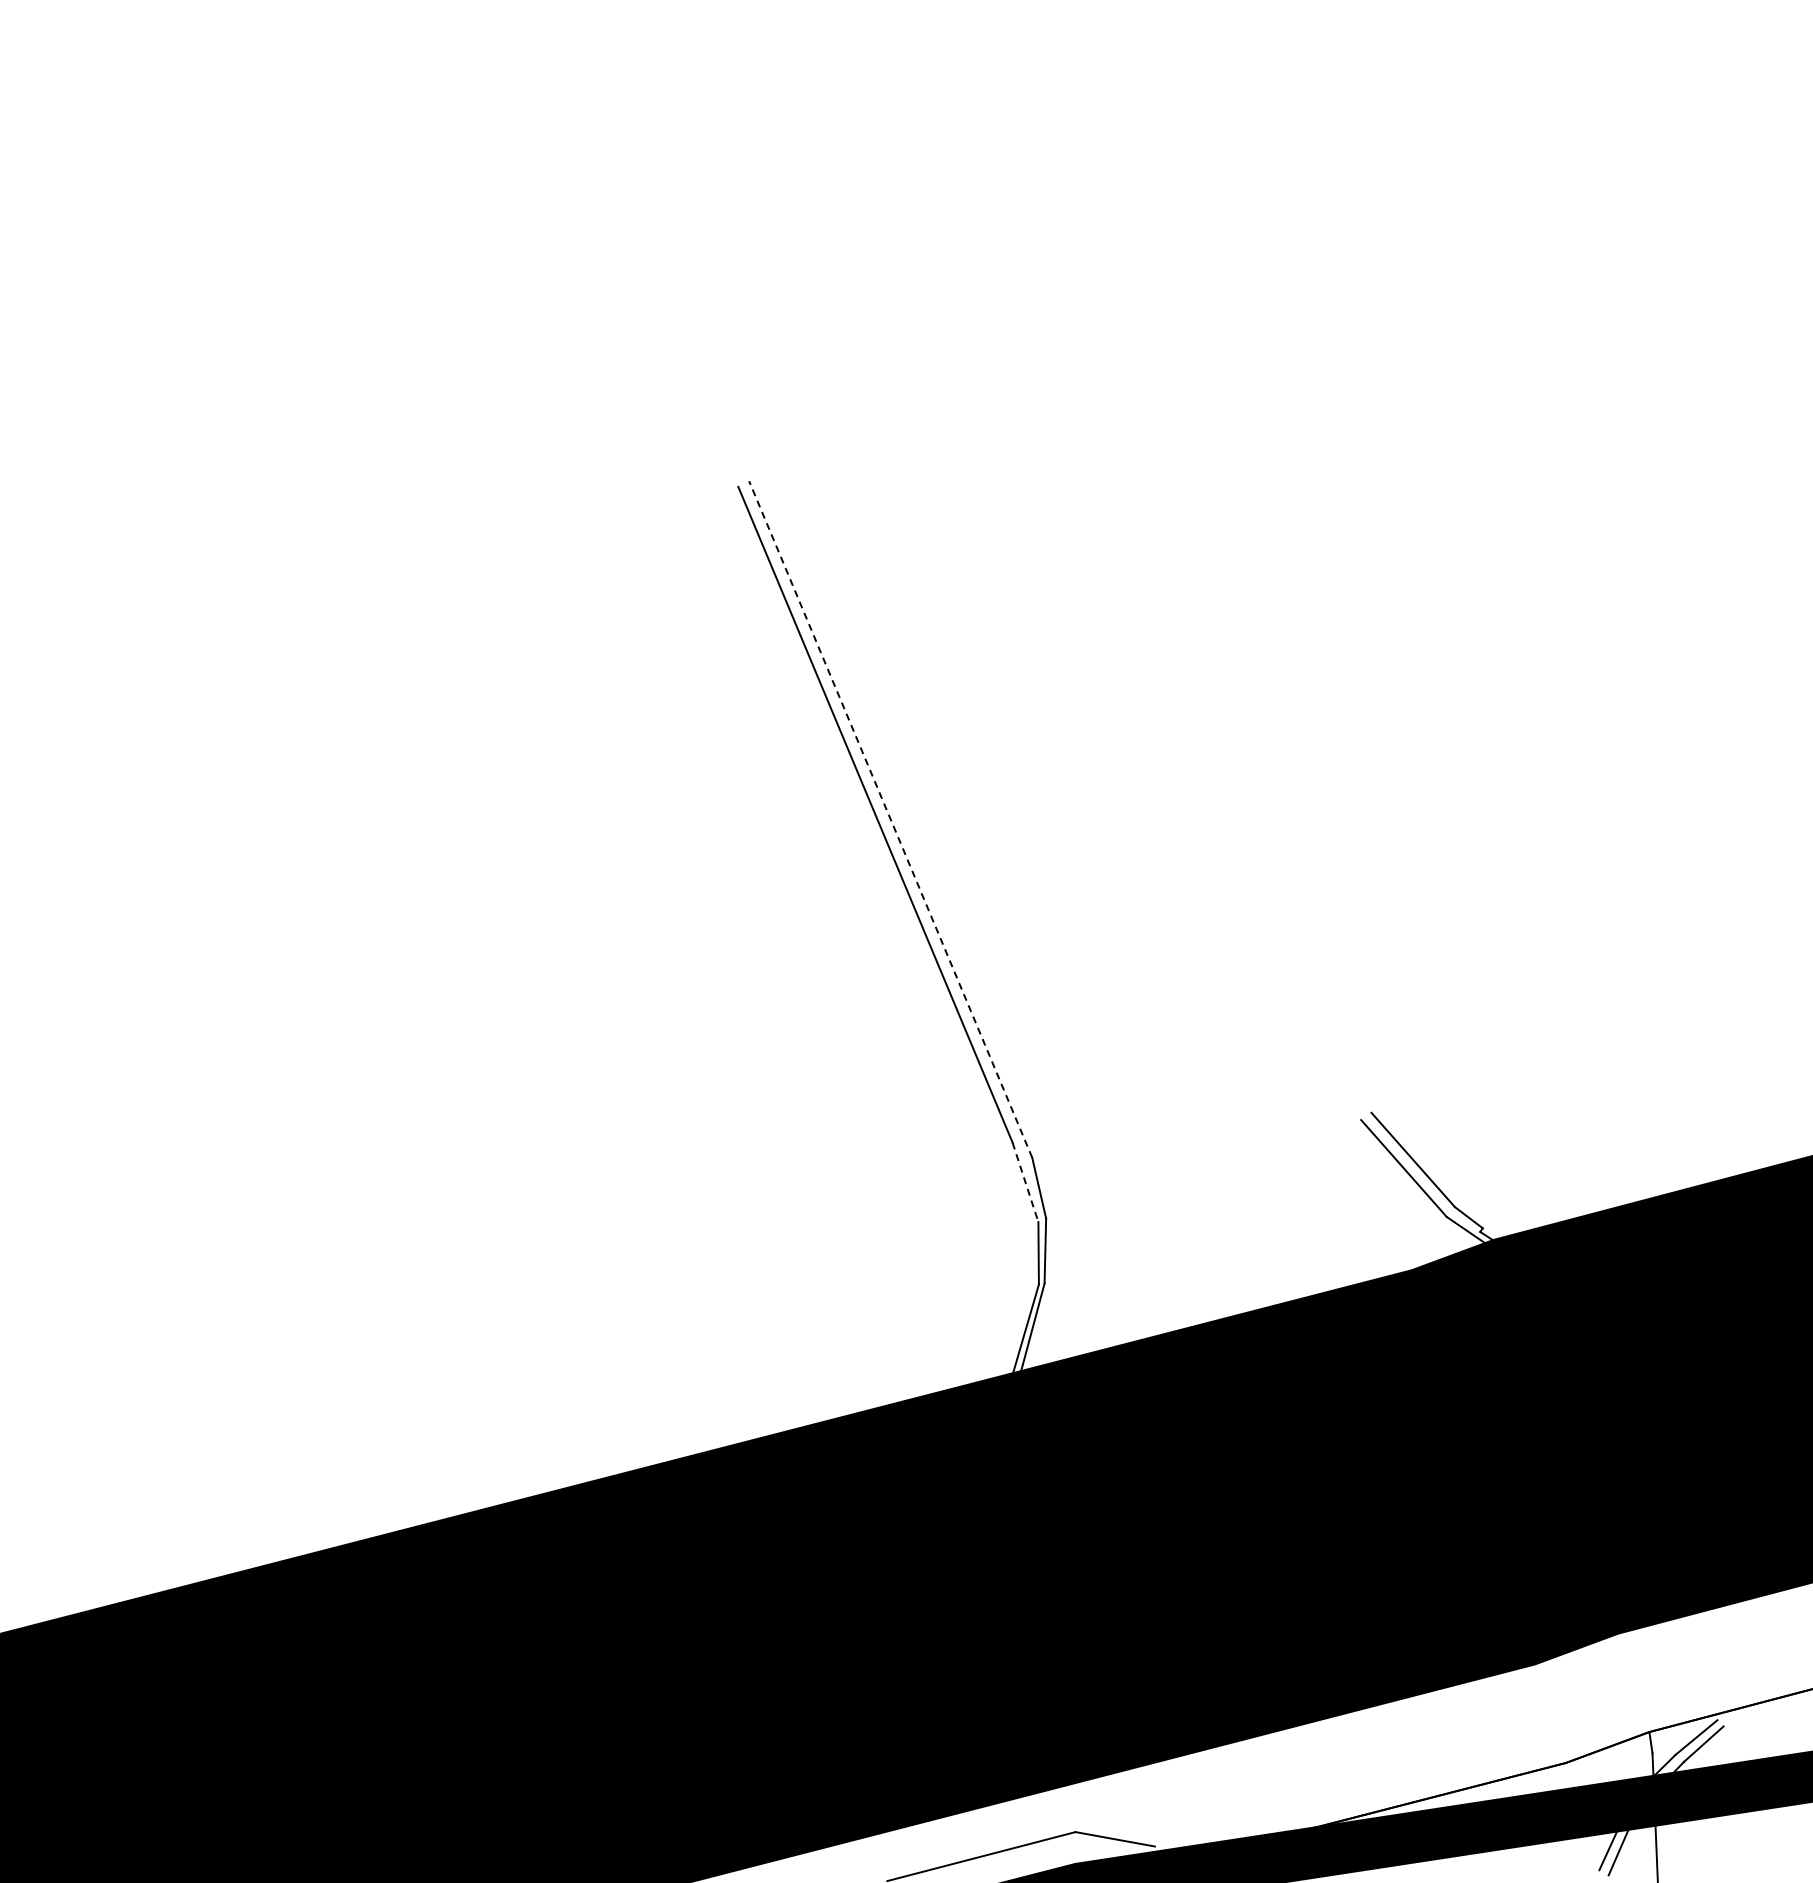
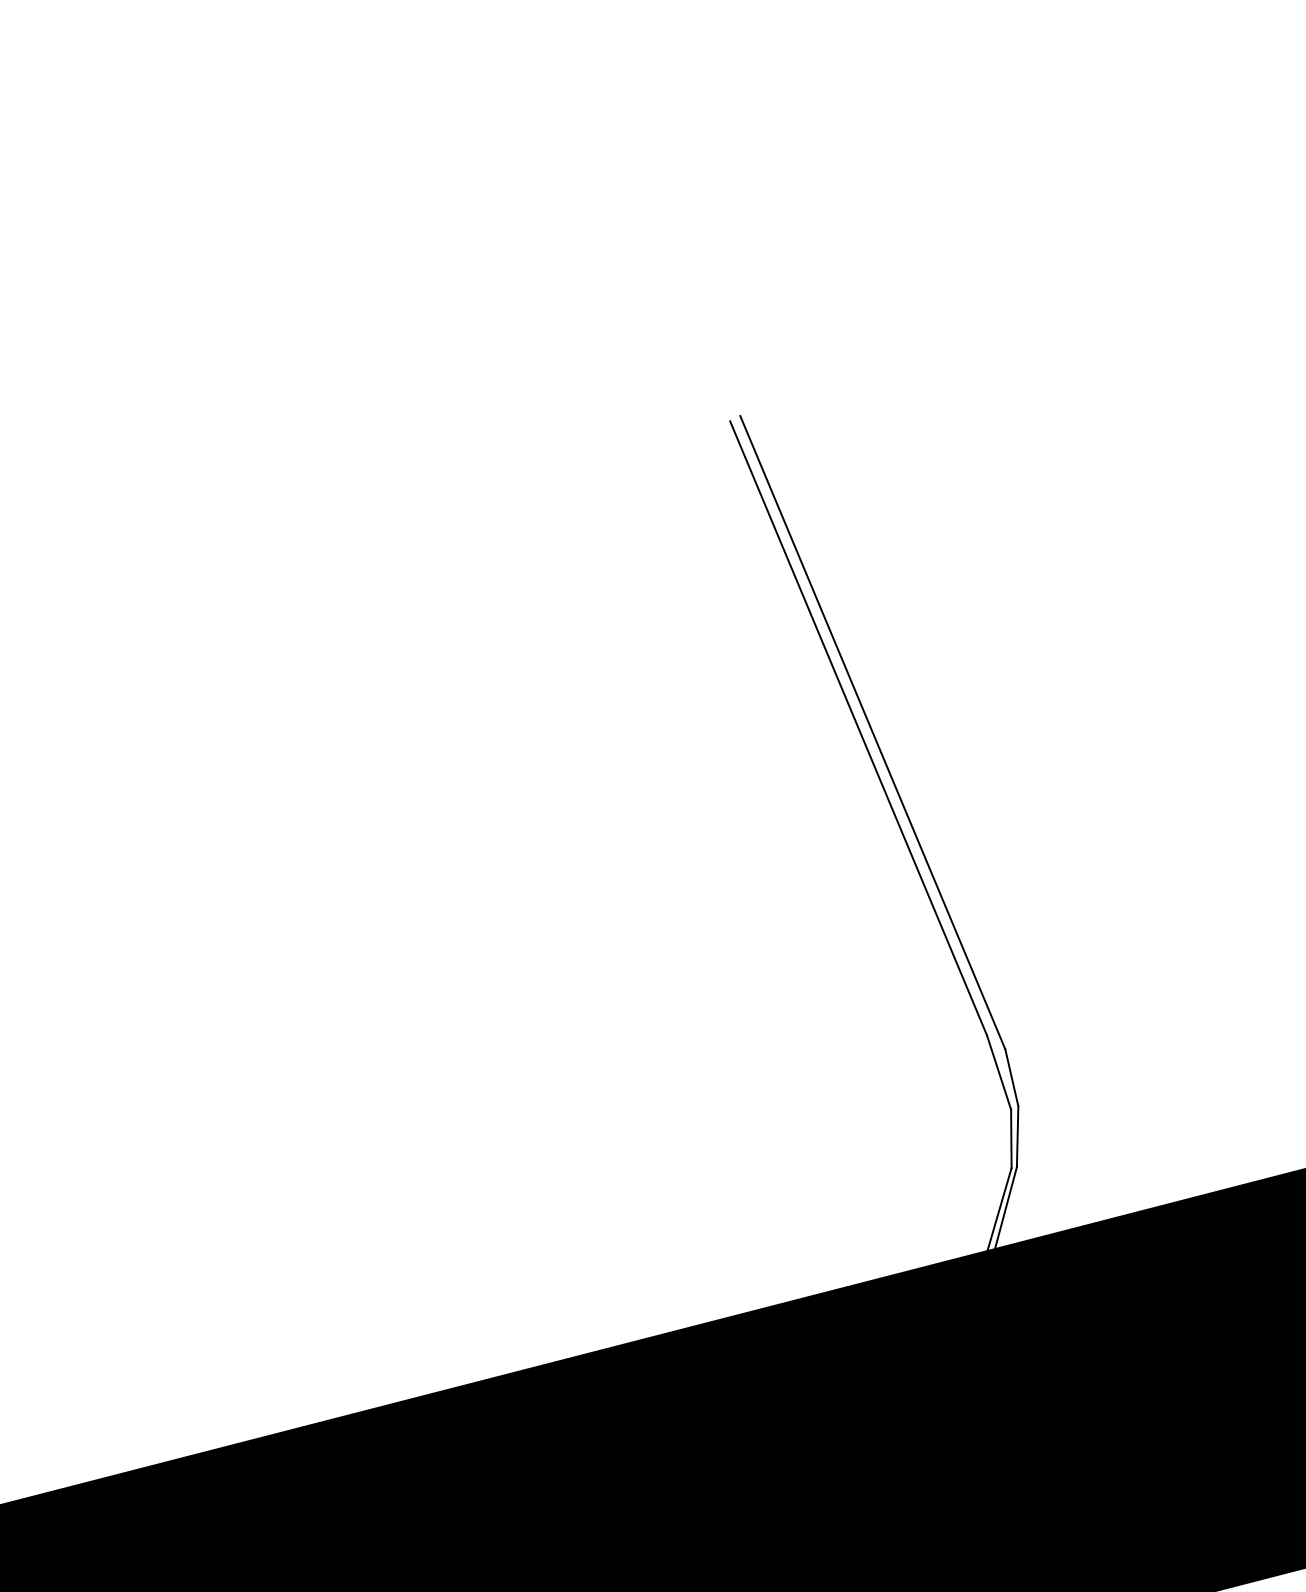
line: (890, 819) -> (872, 732), dashed -> solid
line: (1025, 1182) -> (999, 1072), dashed -> solid

